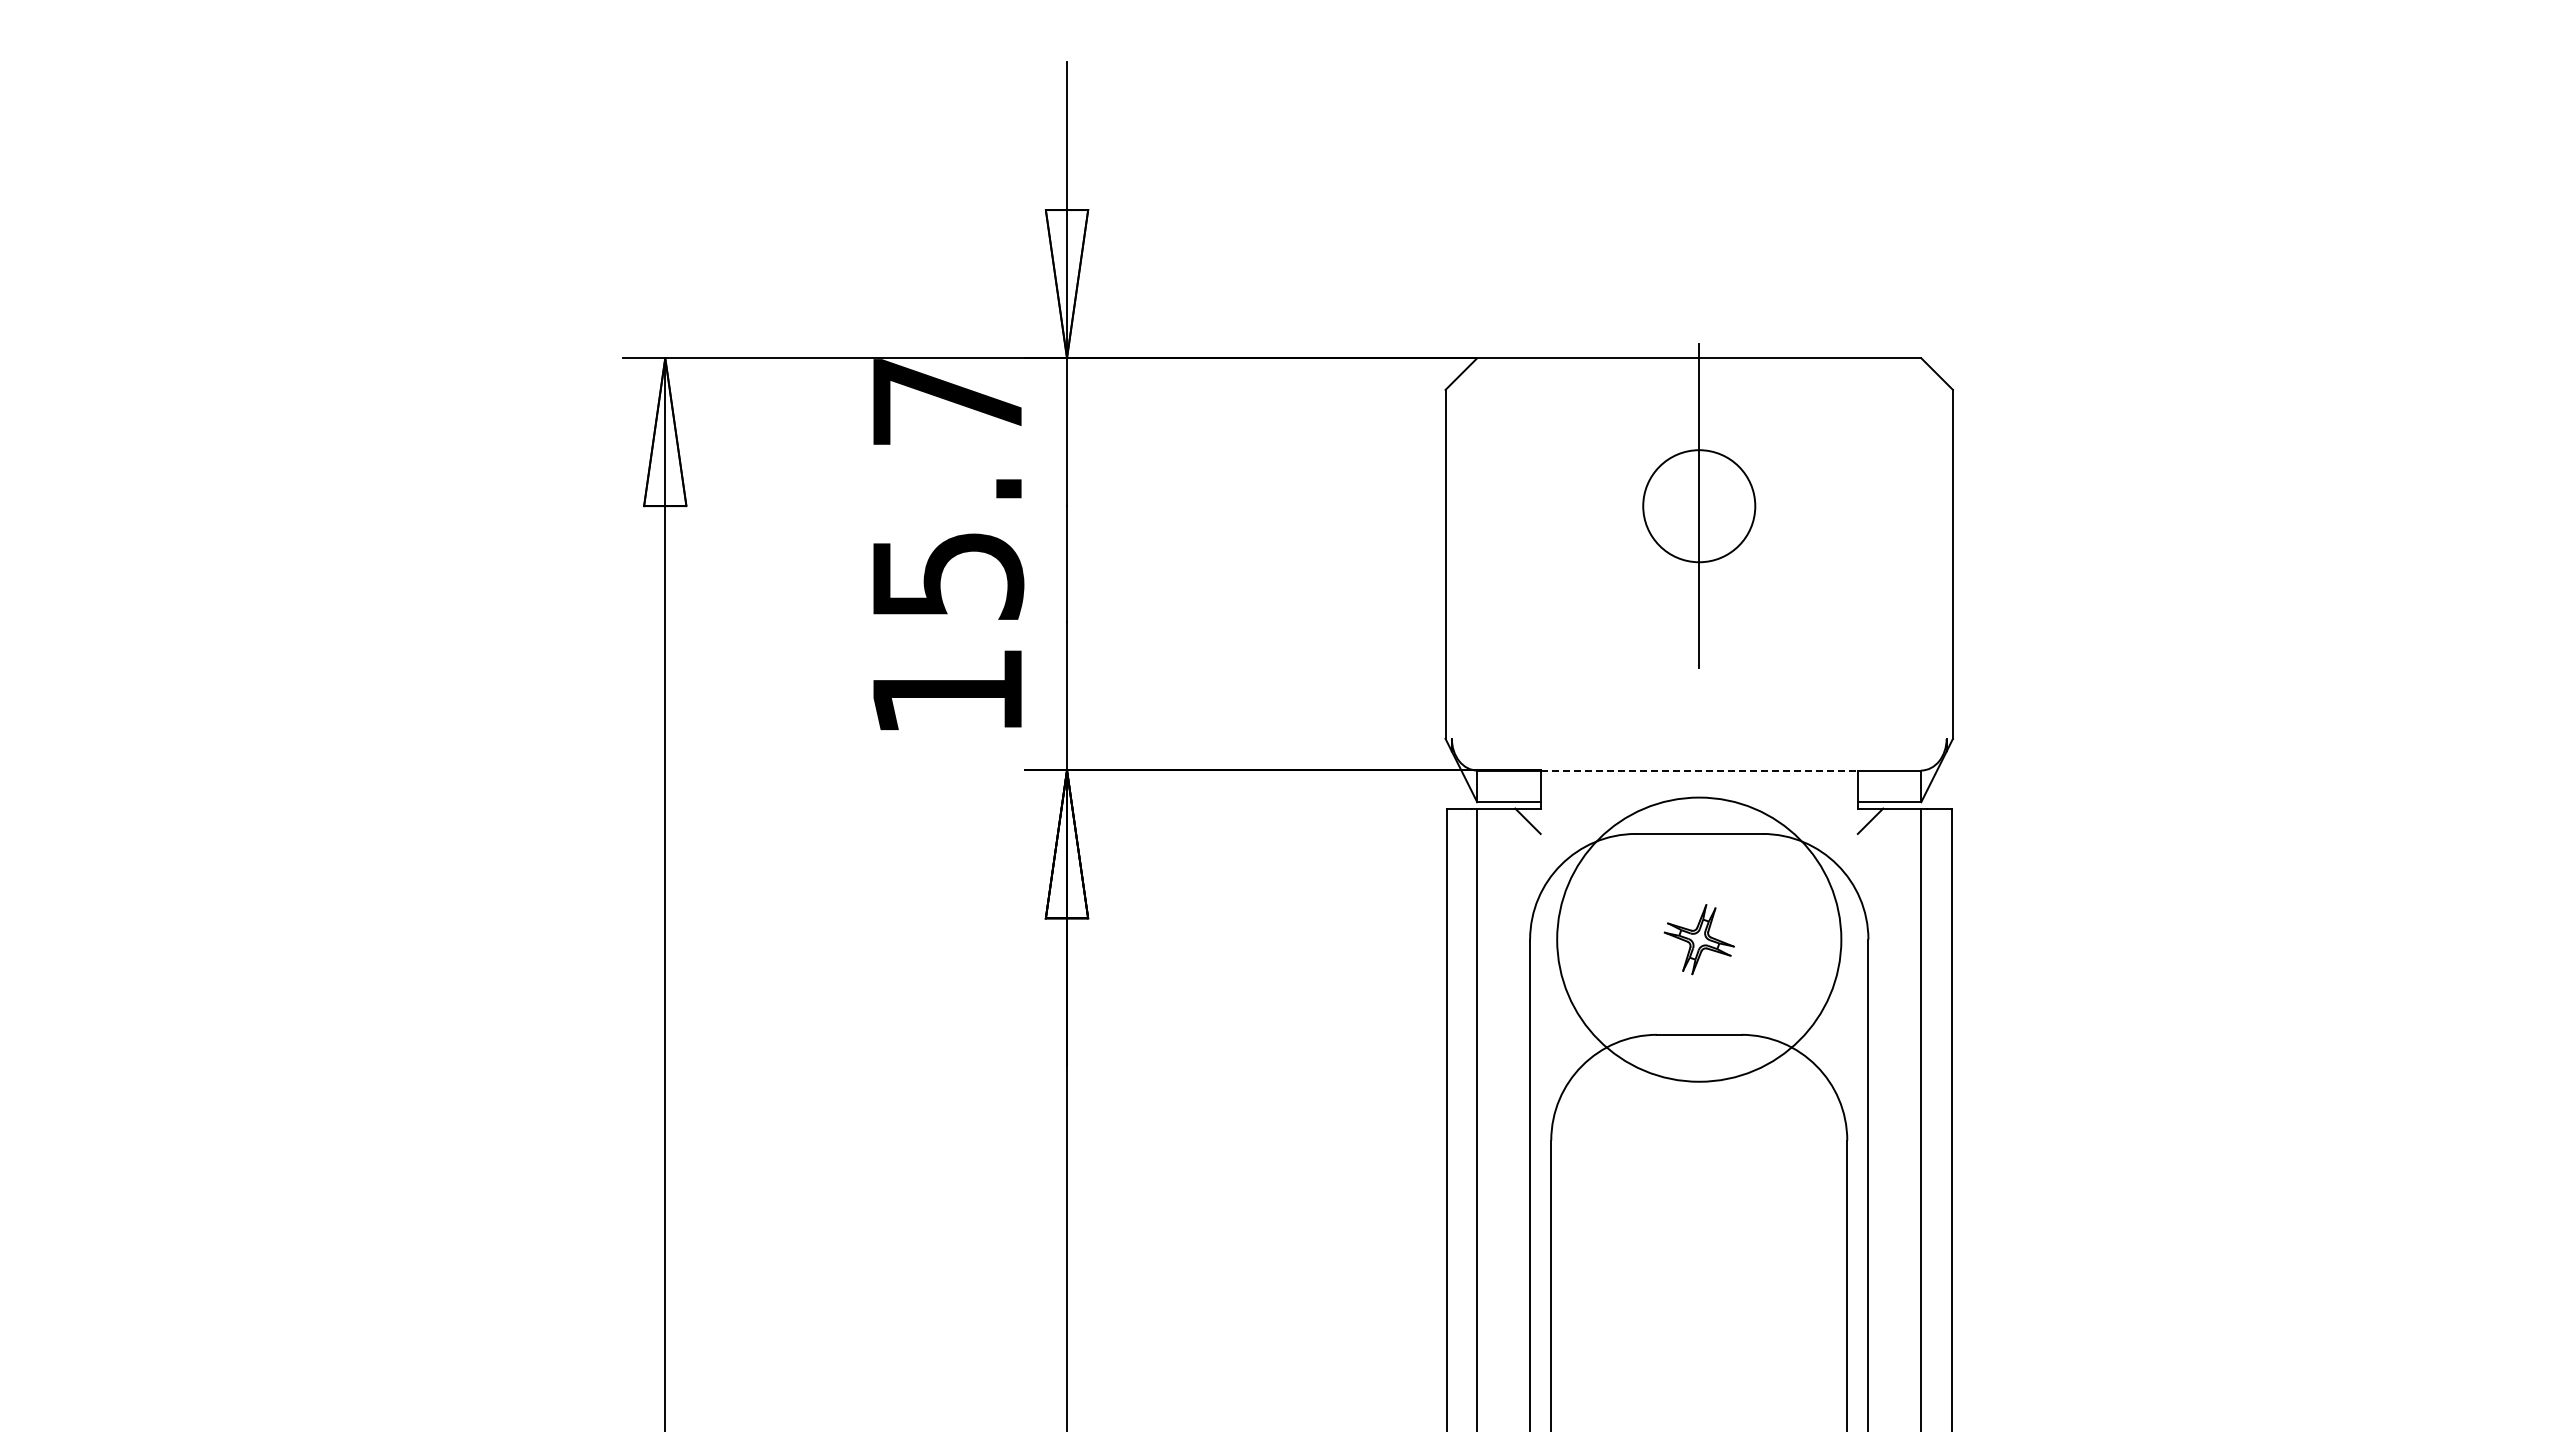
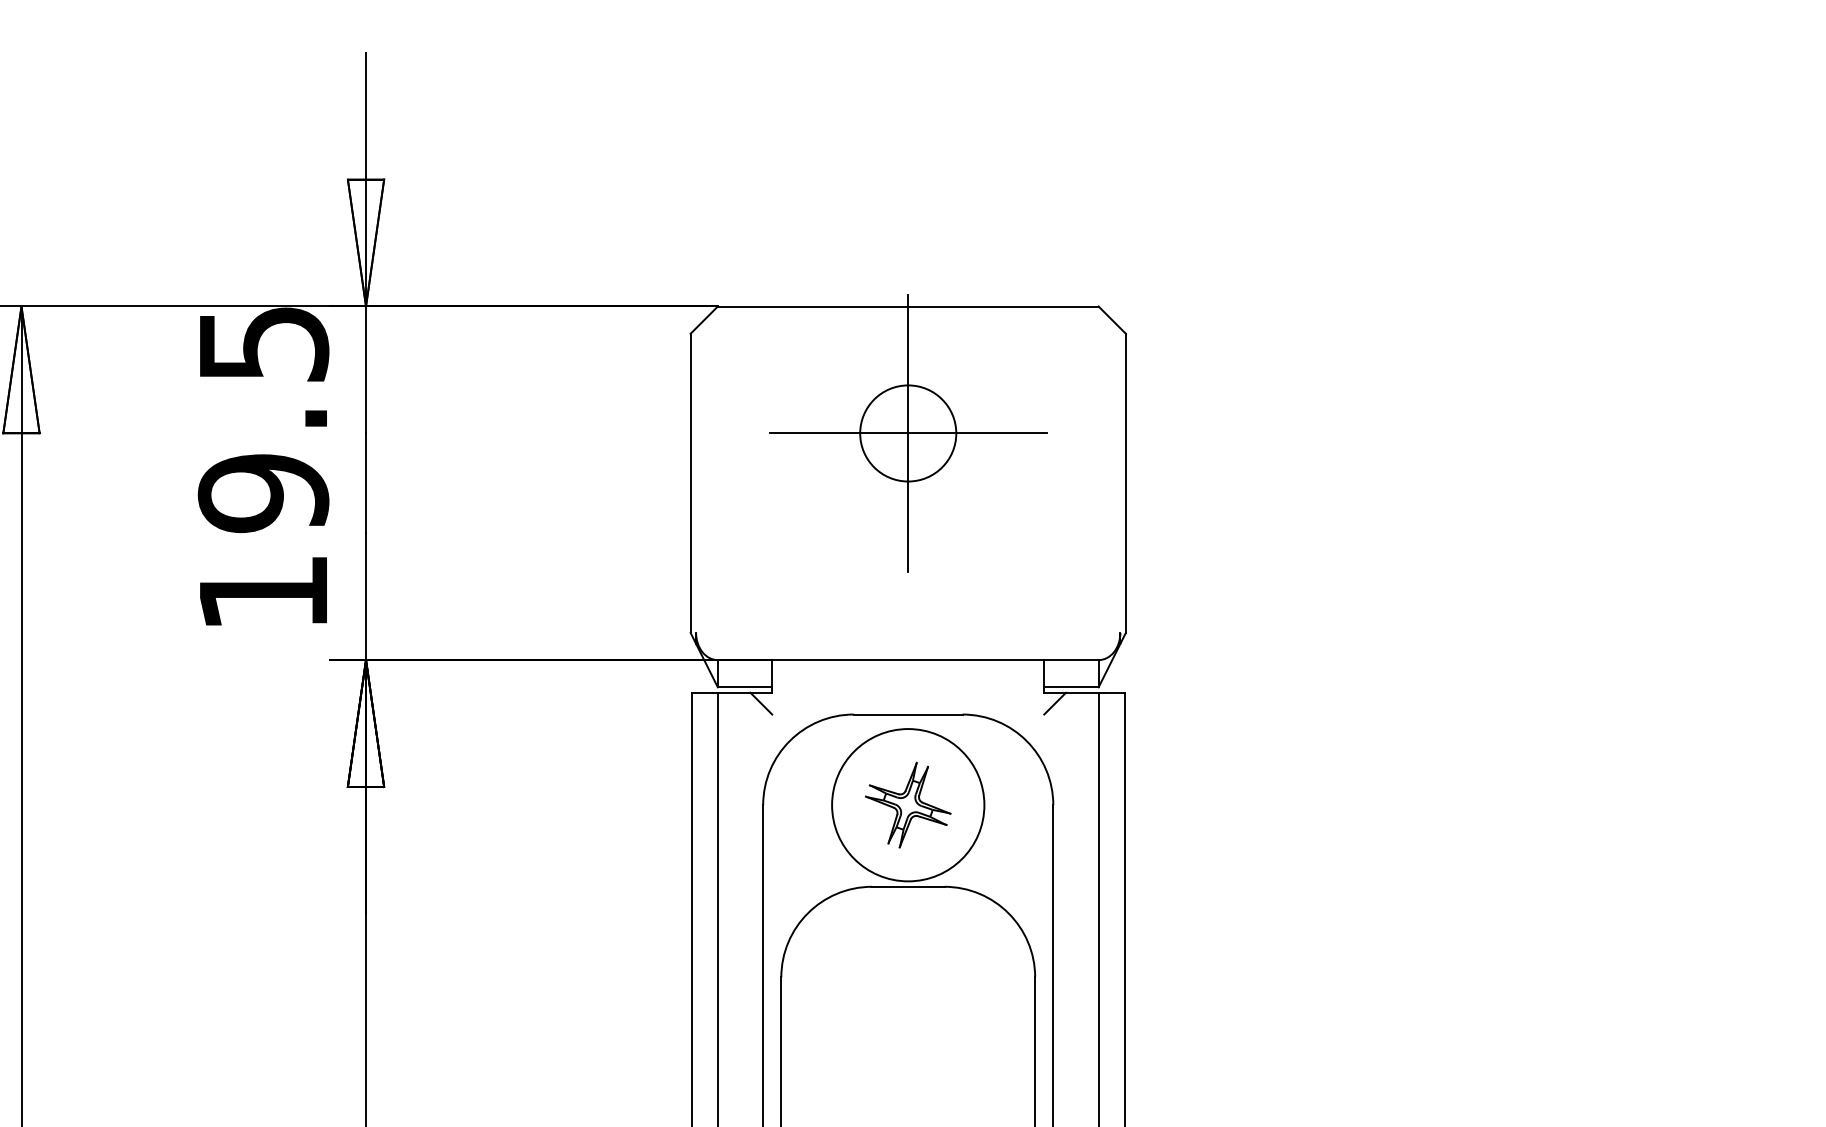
text: (947, 490) -> (263, 419), 15.7 -> 19.5
line: (1699, 506) -> (908, 433), added
line: (1699, 770) -> (908, 660), dashed -> solid
circle: (1699, 939) -> (908, 805), size x0.62
part: (1699, 939) -> (908, 805), size x1.43

